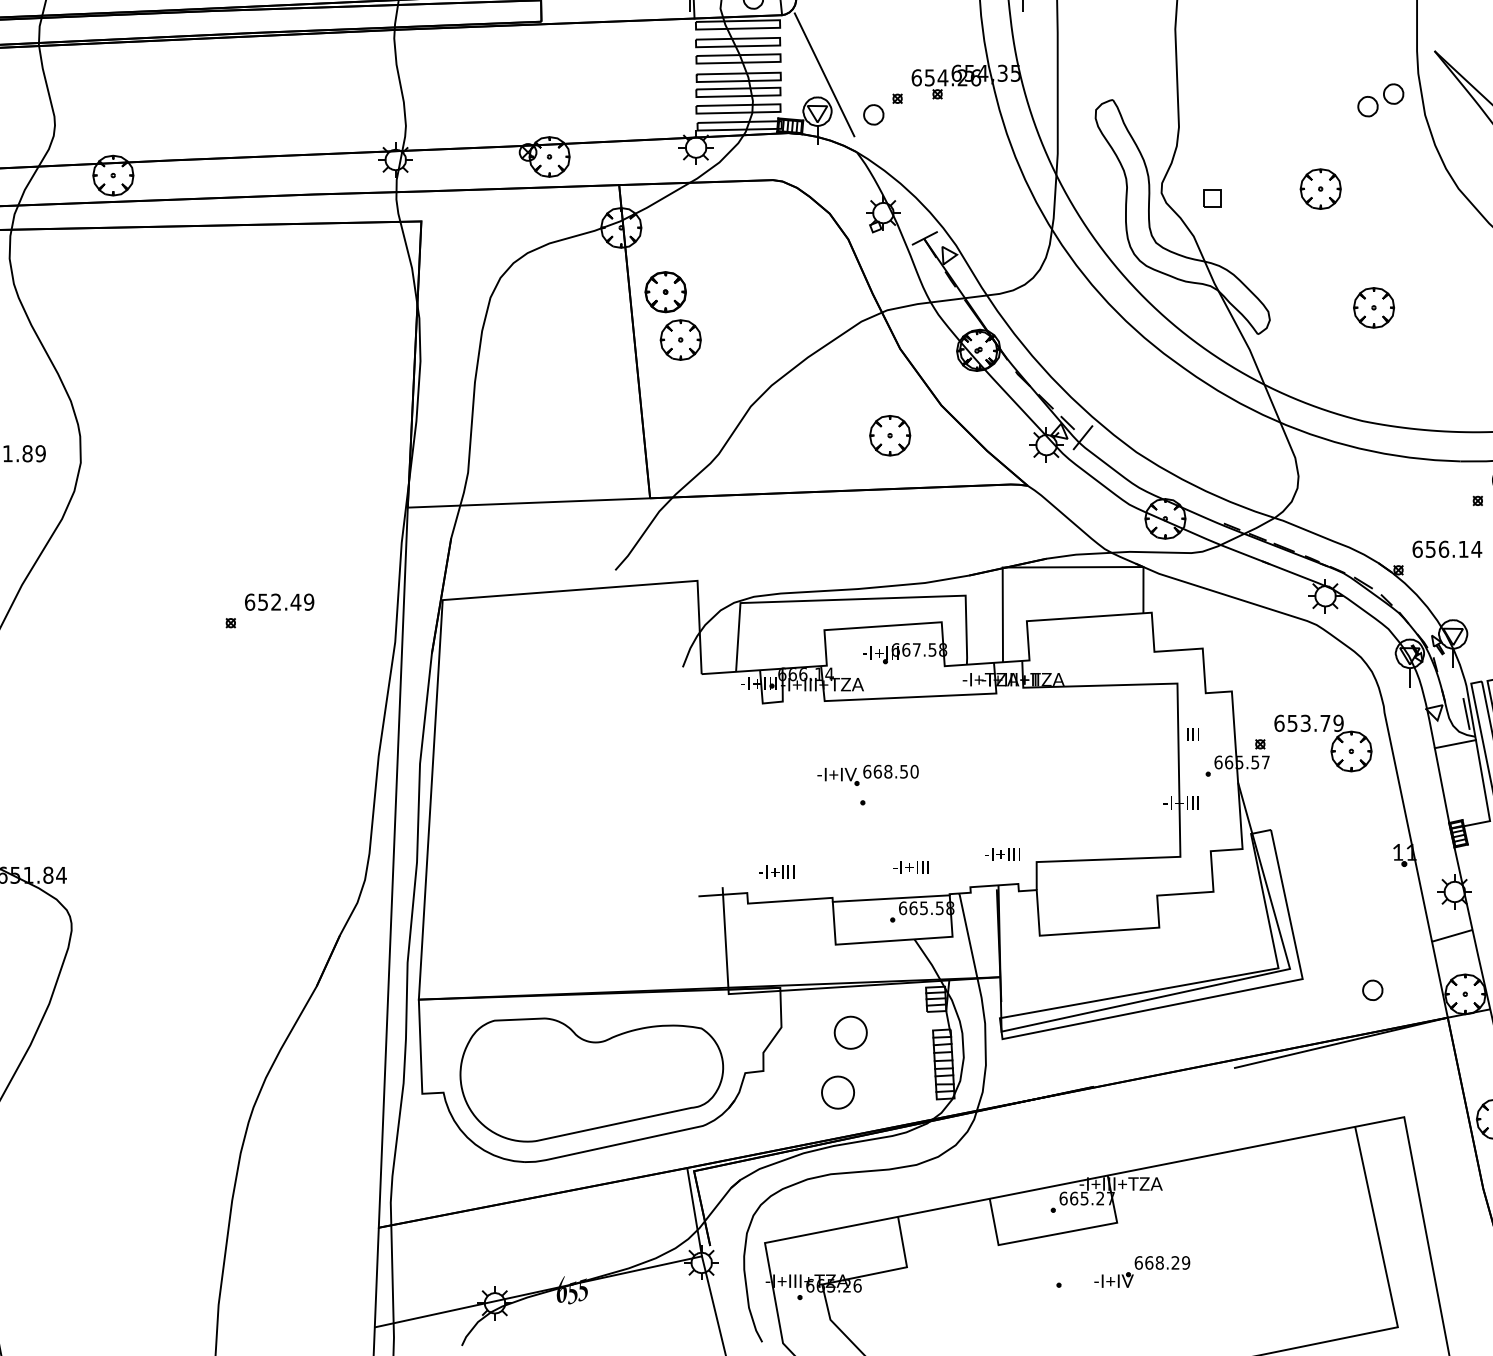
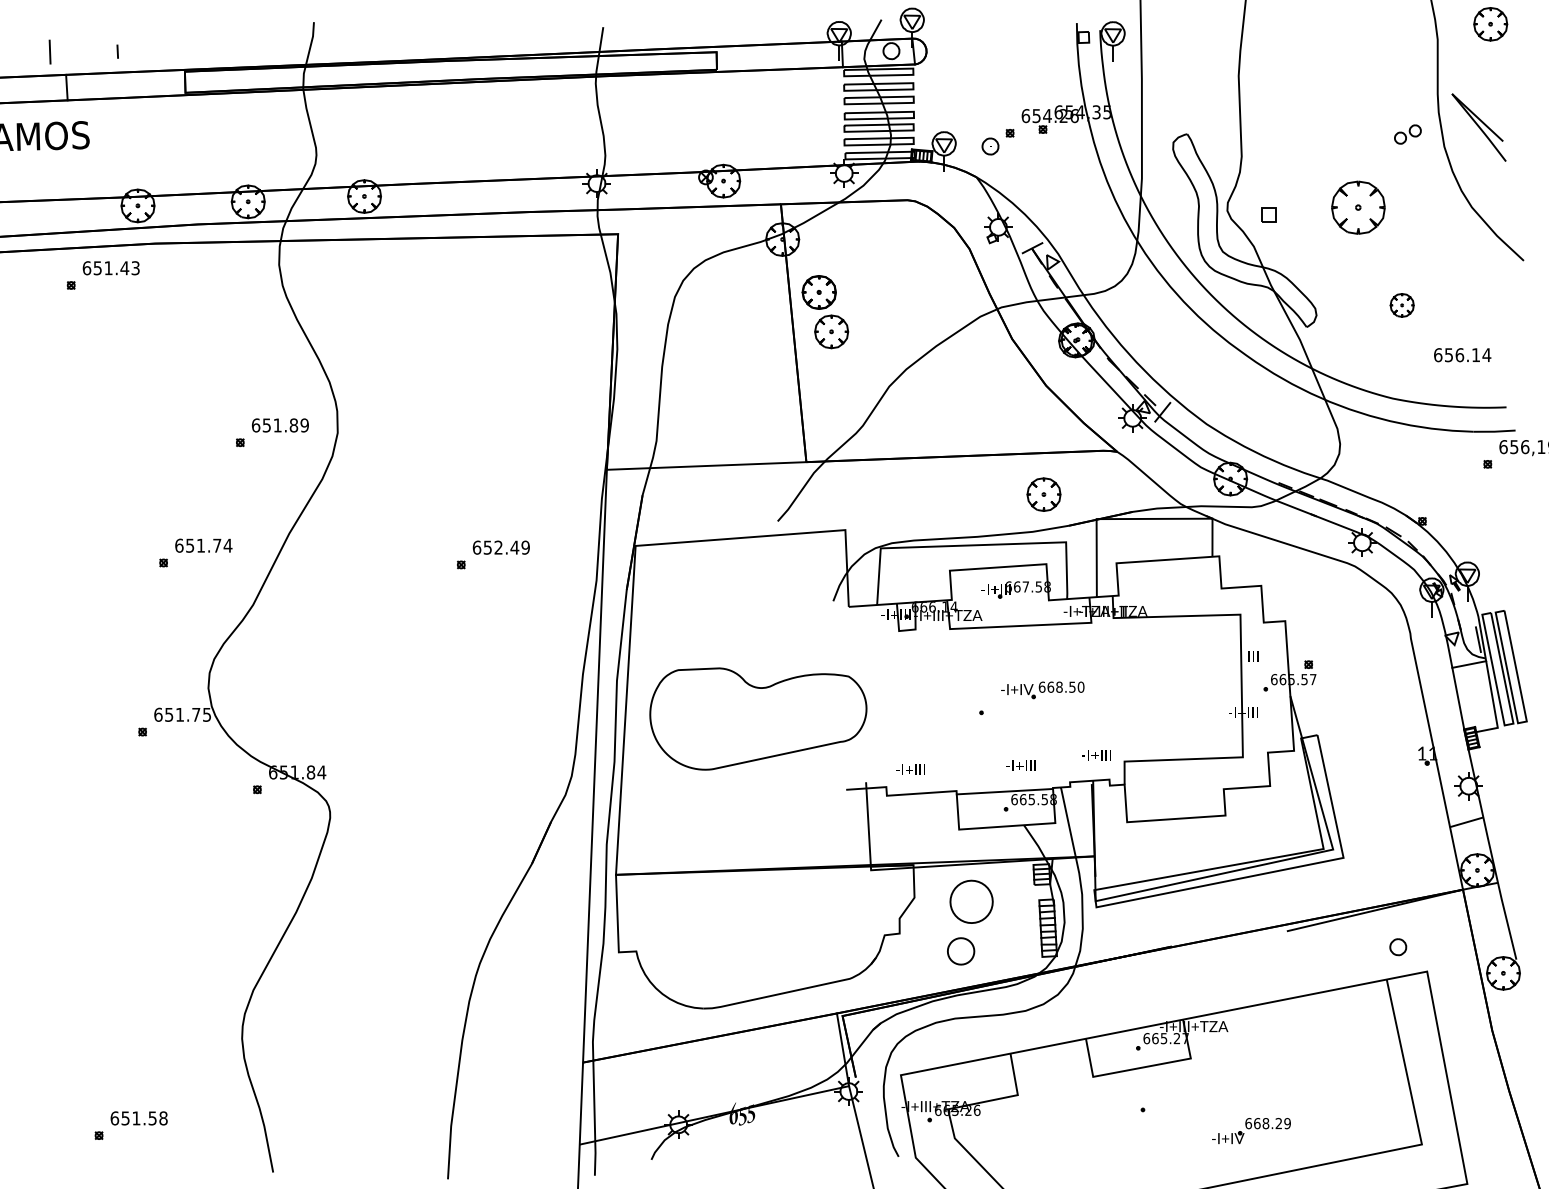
line: (823, 74) -> (949, 113), removed
part: (1380, 100) -> (1407, 134), size x0.7
part: (1320, 188) -> (1358, 207), size x1.6
part: (1373, 308) -> (1401, 305), size x0.7
part: (889, 435) -> (1043, 494), moved
text: (1447, 549) -> (1462, 355), moved
part: (1331, 742) -> (1367, 663), removed
part: (867, 775) -> (1042, 690), moved
part: (1373, 990) -> (1398, 947), moved
part: (850, 1033) -> (971, 902), size x1.6
part: (591, 1079) -> (758, 718), moved
part: (1142, 1272) -> (1251, 1131), moved

